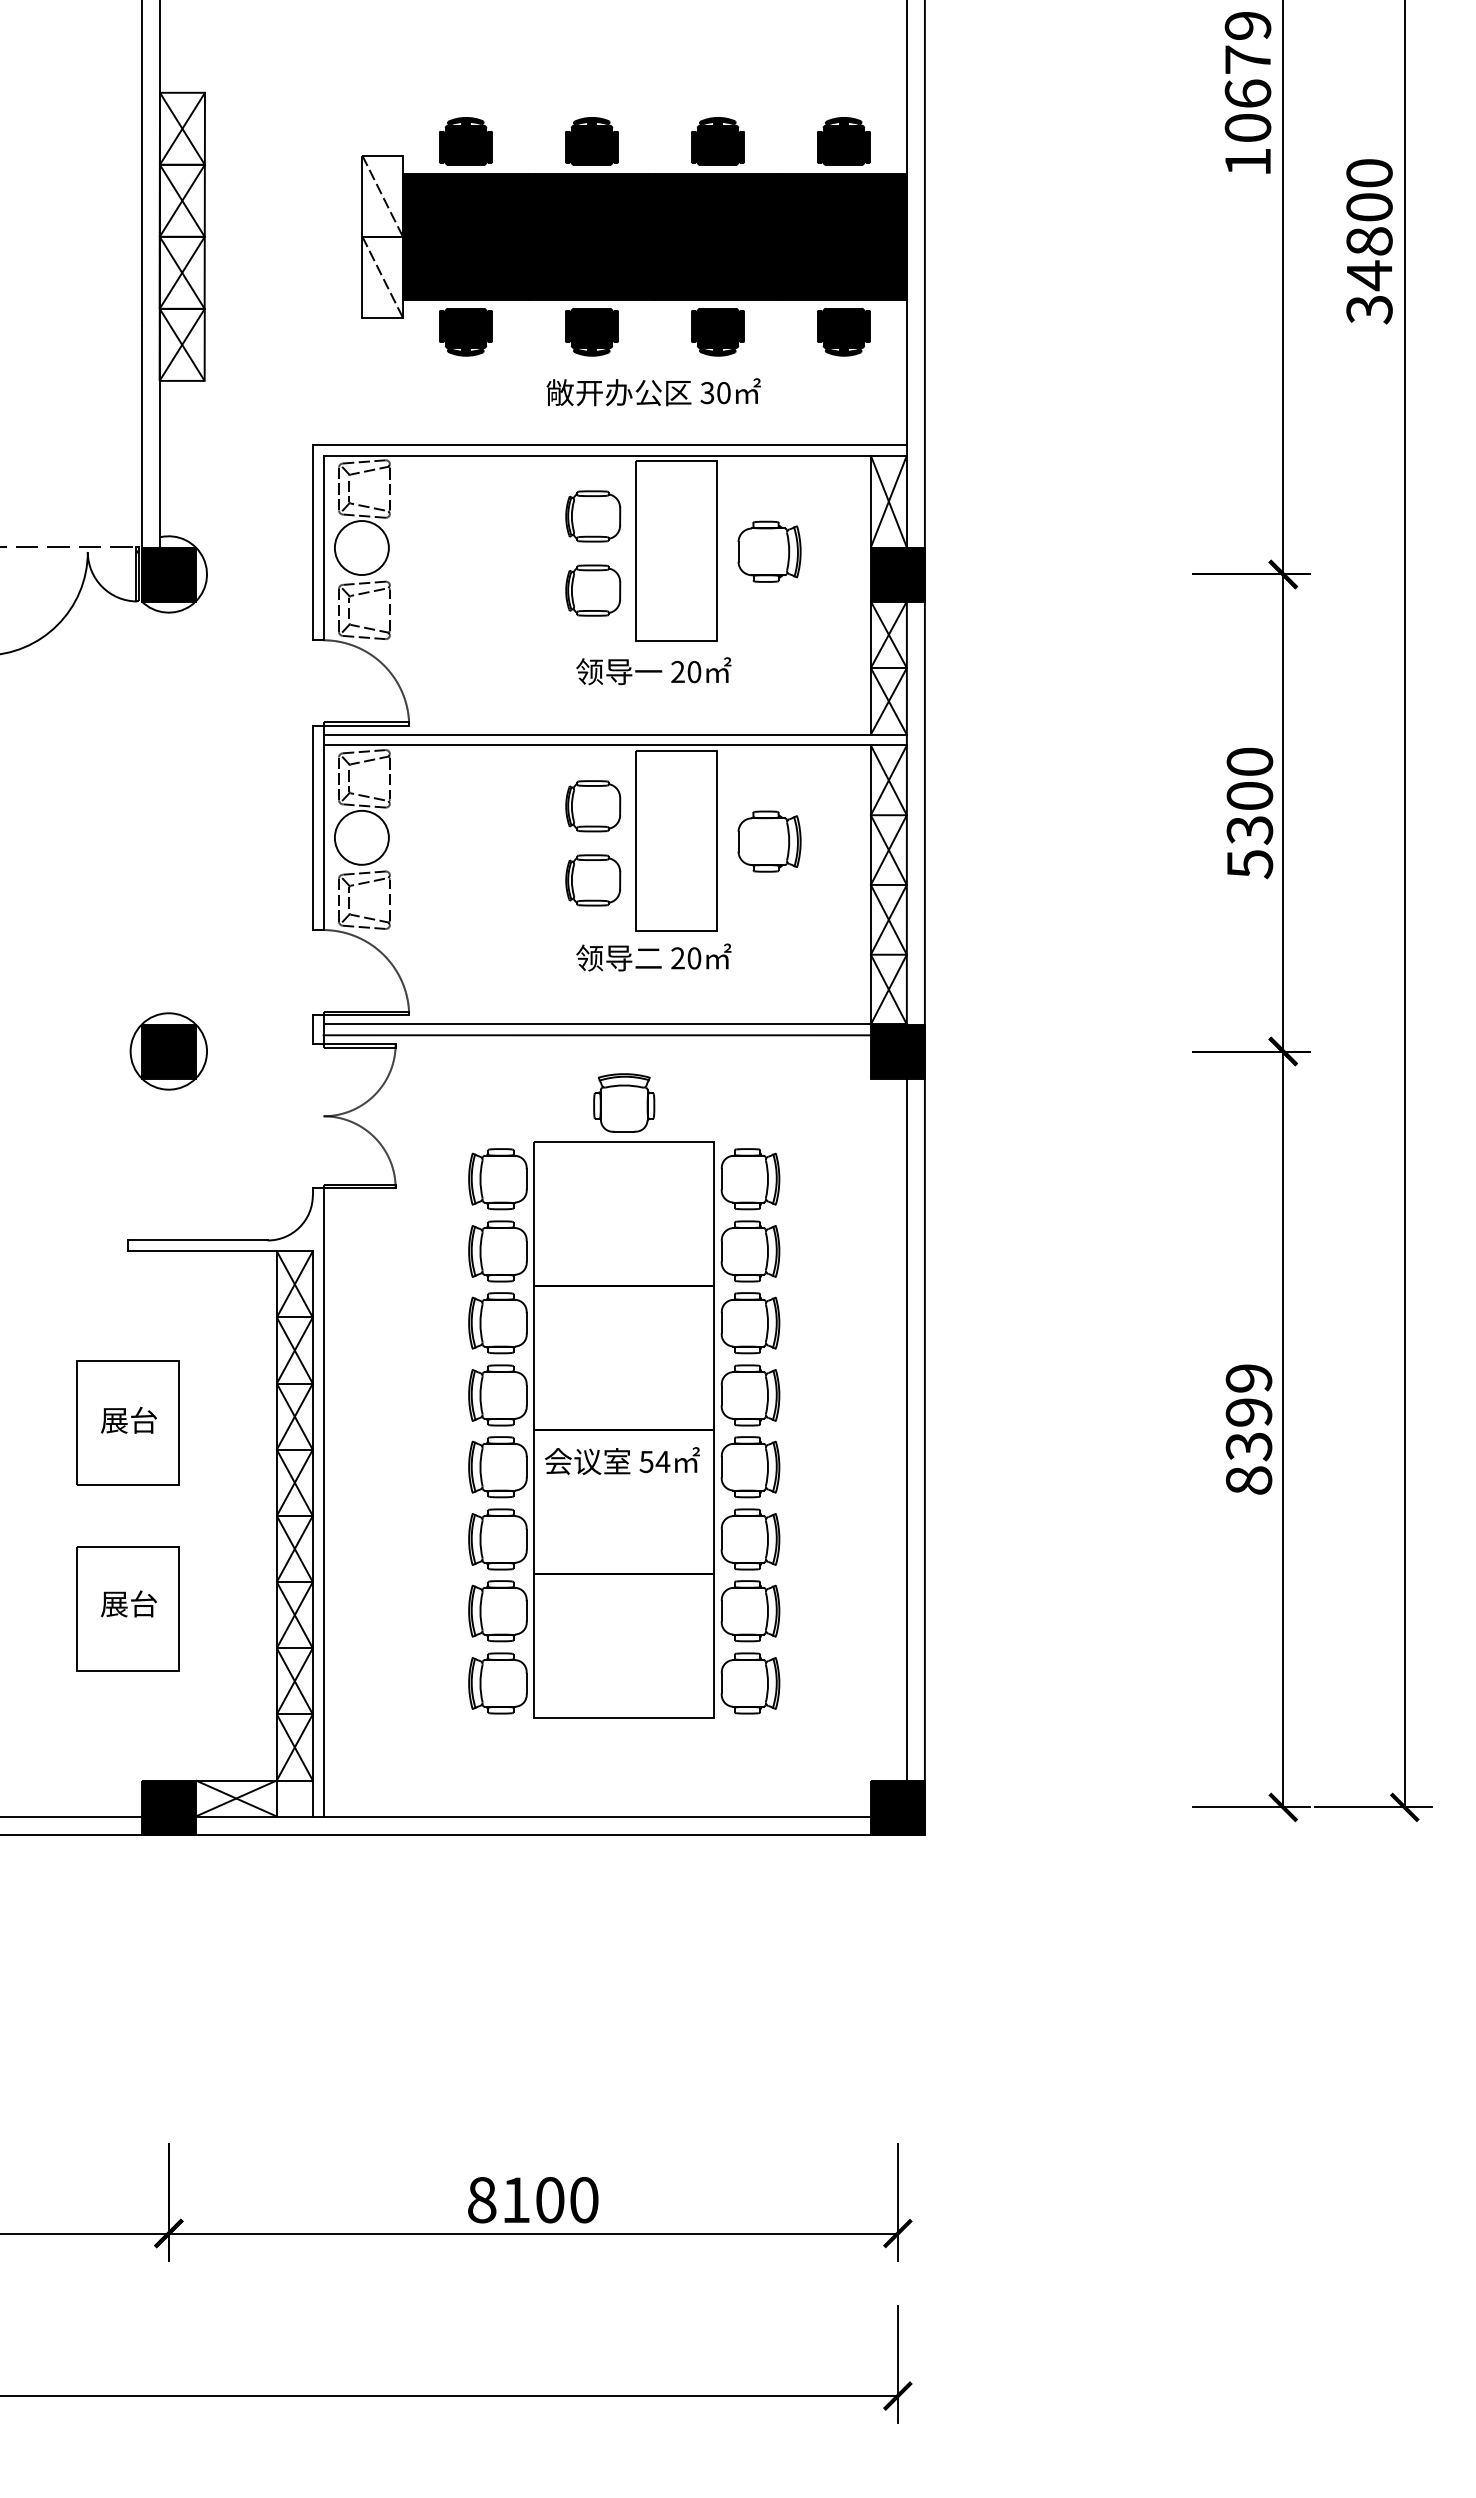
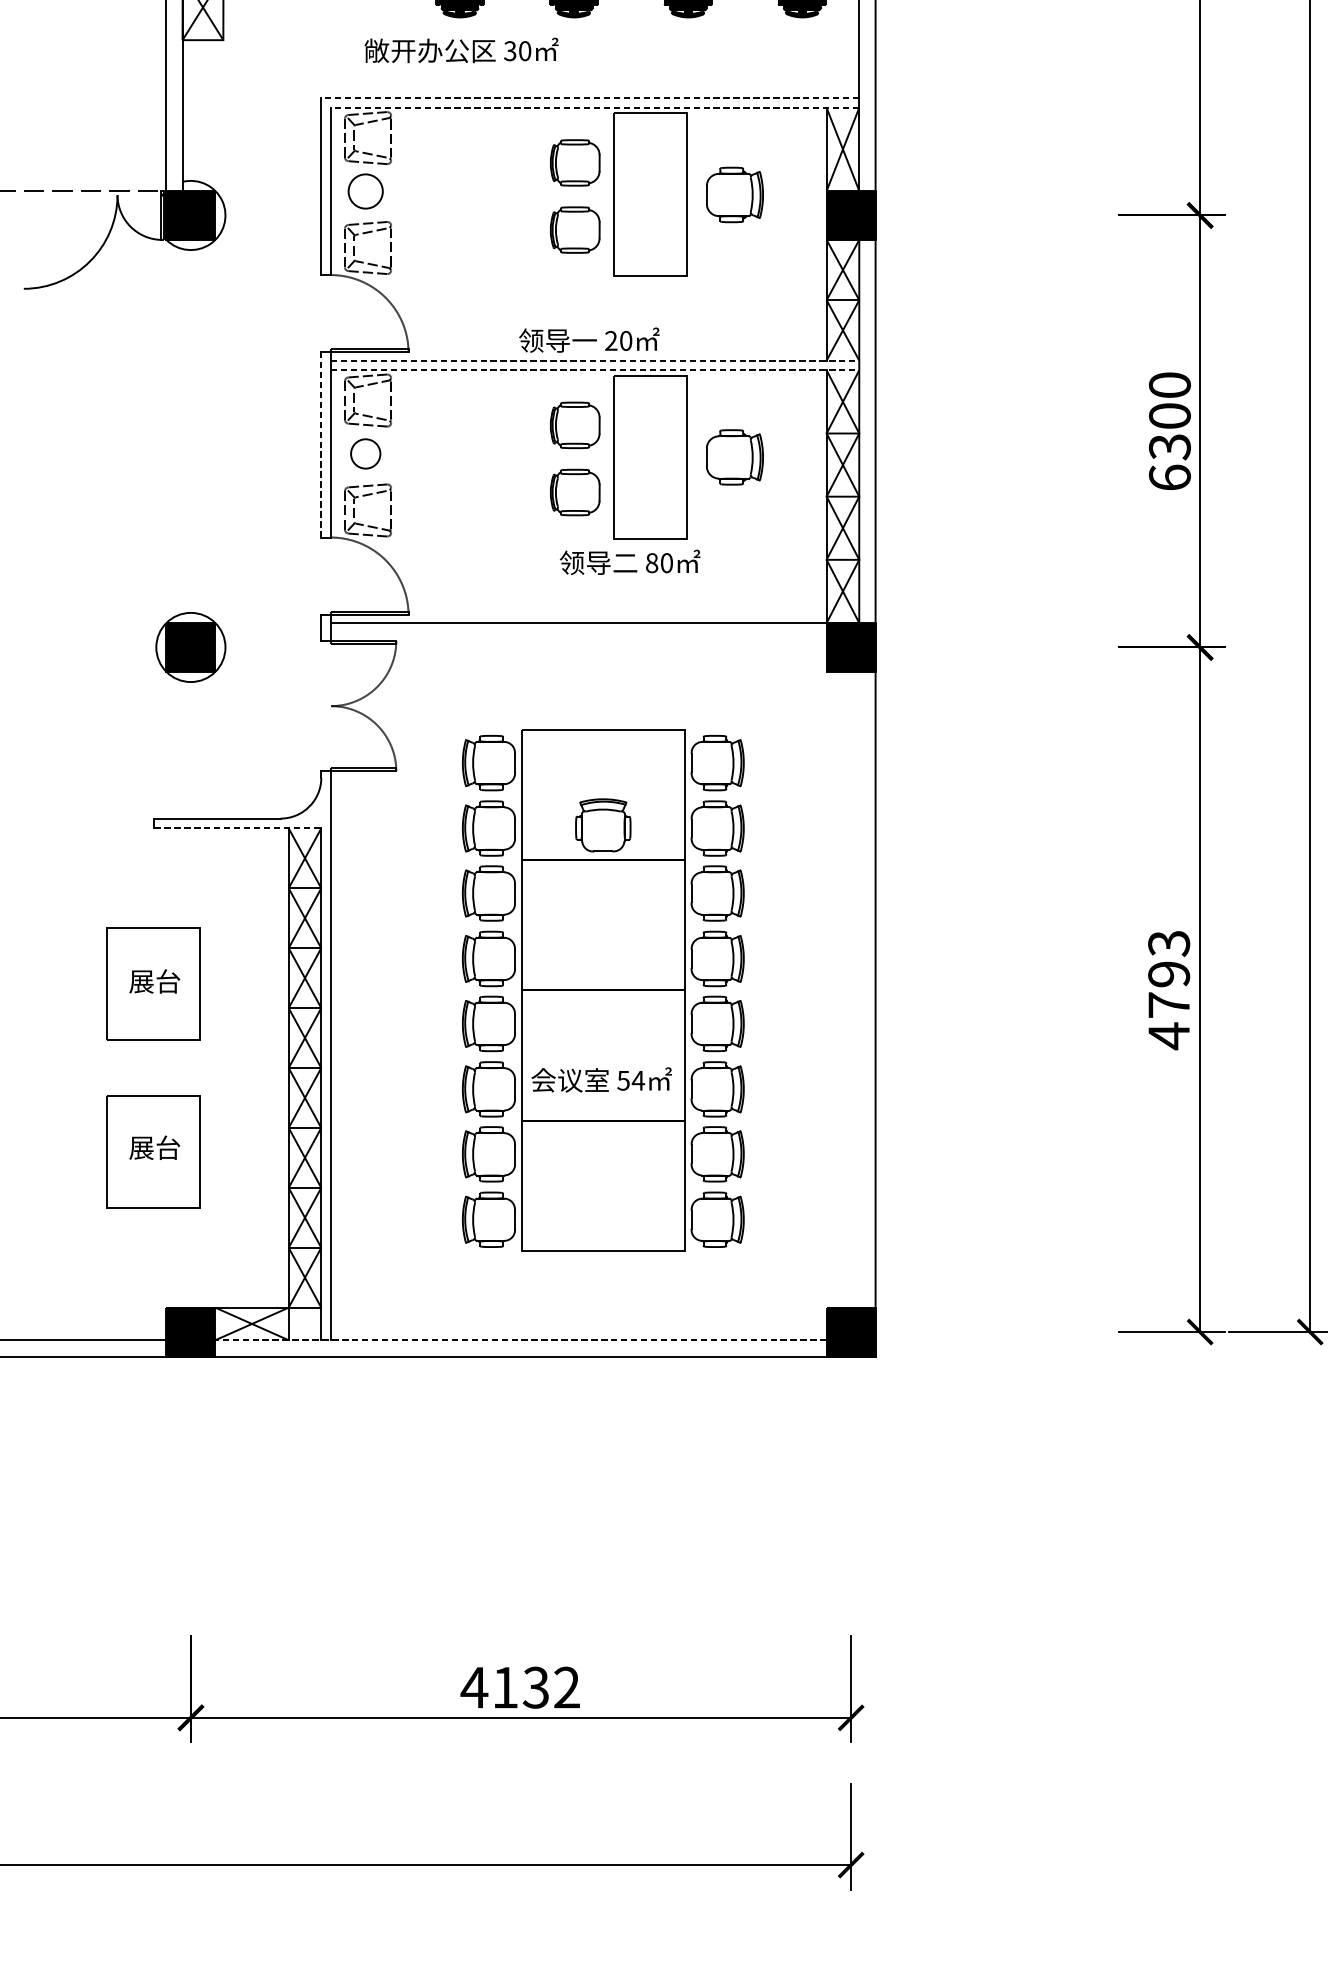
text: (653, 392) -> (461, 50), moved
line: (609, 444) -> (589, 97), solid -> dashed
line: (615, 455) -> (595, 107), solid -> dashed
circle: (361, 548) -> (365, 191), size x0.7
text: (653, 671) -> (589, 340), moved
line: (615, 734) -> (595, 360), solid -> dashed
line: (615, 745) -> (595, 370), solid -> dashed
line: (312, 827) -> (321, 444), solid -> dashed
circle: (361, 837) -> (365, 453), size x0.6
text: (1249, 864) -> (1169, 478), 5300 -> 6300
text: (677, 958) -> (651, 563), 20 -> 80
line: (614, 1035) -> (594, 632), removed
part: (624, 1102) -> (603, 824), moved
line: (221, 1251) -> (238, 828), solid -> dashed
line: (906, 1429) -> (858, 989), removed
text: (1248, 1430) -> (1168, 990), 8399 -> 4793
text: (622, 1461) -> (601, 1080), moved
line: (533, 1816) -> (521, 1340), solid -> dashed
text: (532, 2200) -> (520, 1688), 8100 -> 4132

